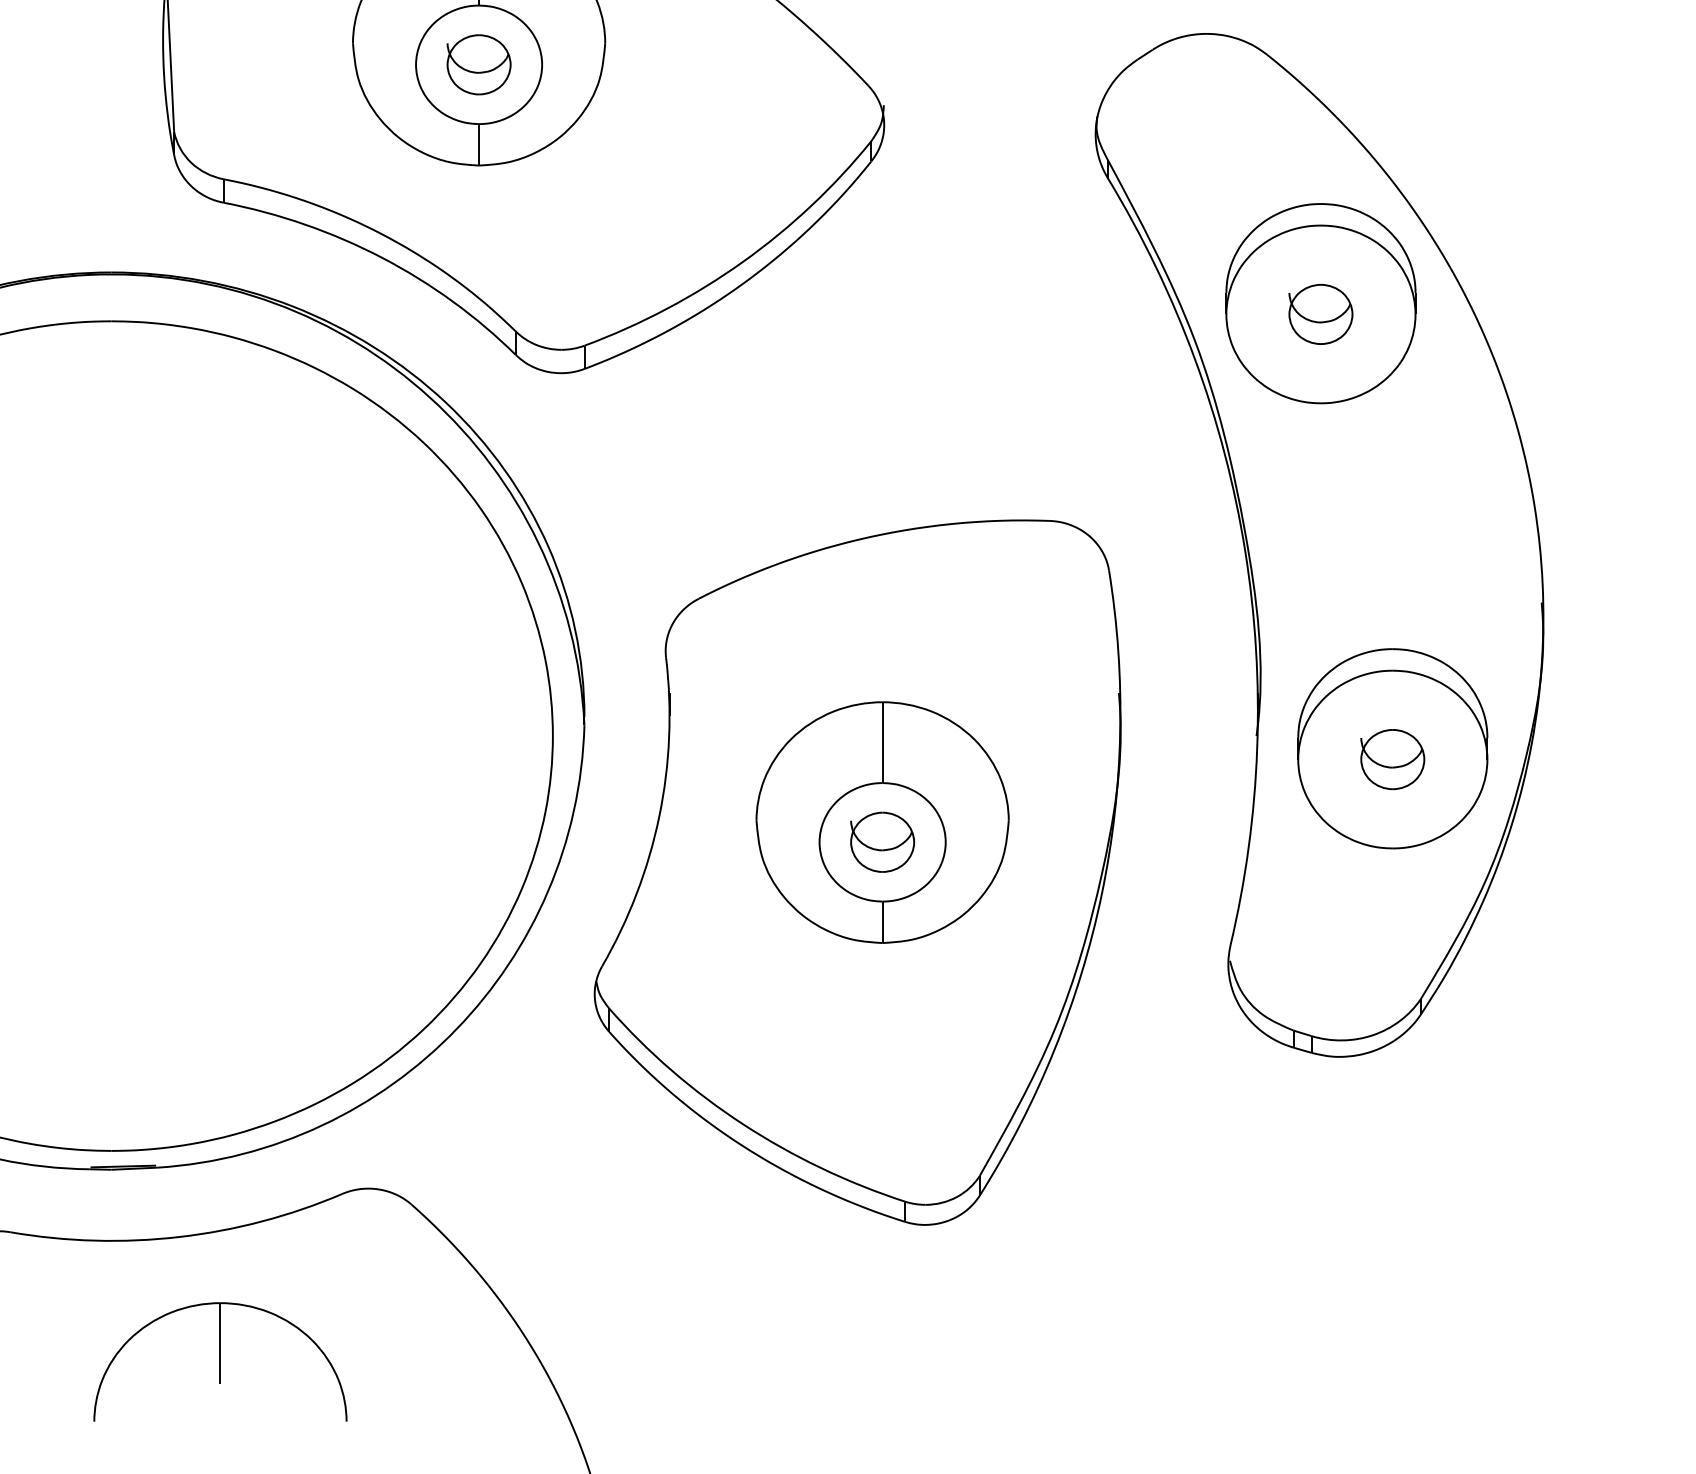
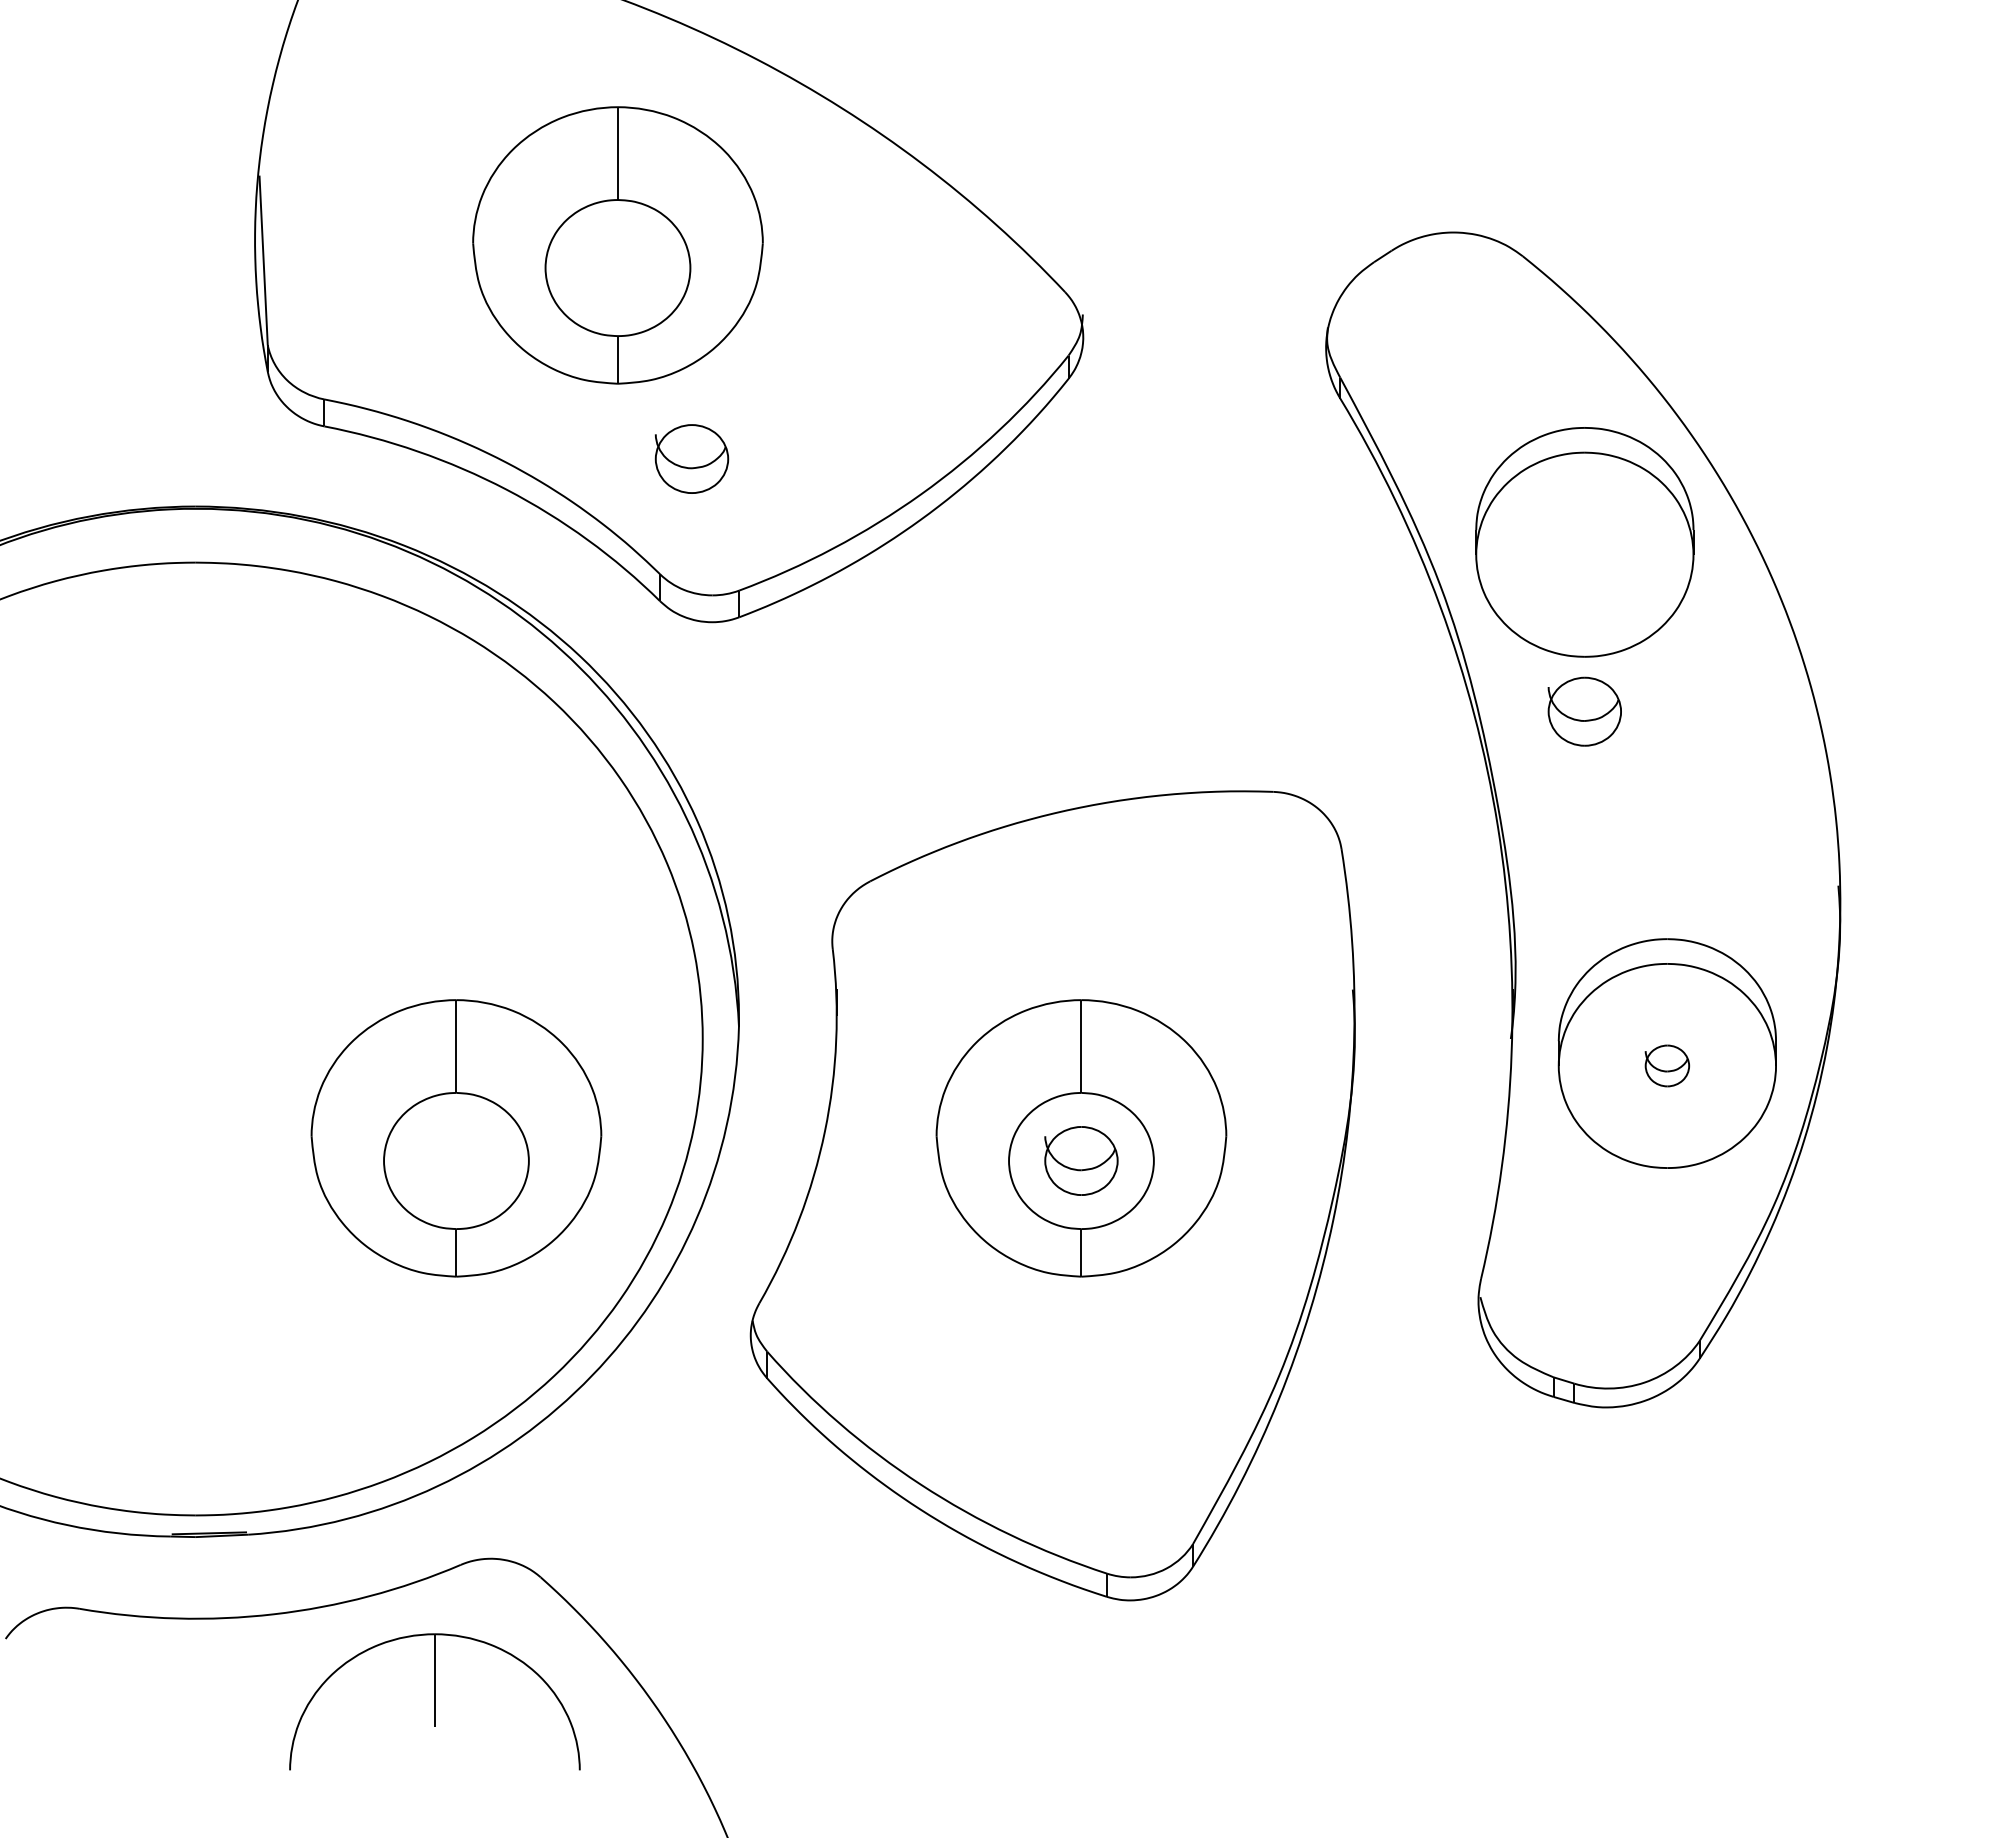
part: (478, 64) -> (691, 458), moved
part: (1320, 314) -> (1584, 711), moved
part: (1392, 759) -> (1667, 1065), size x0.6
part: (338, 822) -> (456, 1138), added
part: (220, 1361) -> (434, 1701), moved

